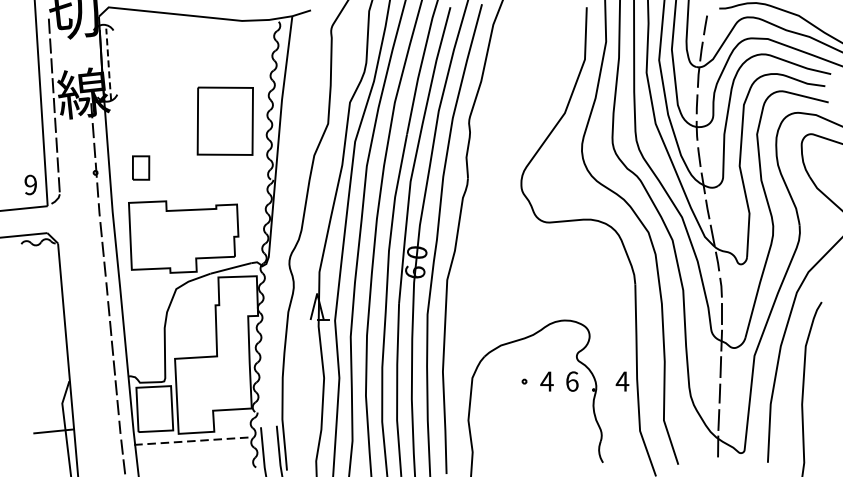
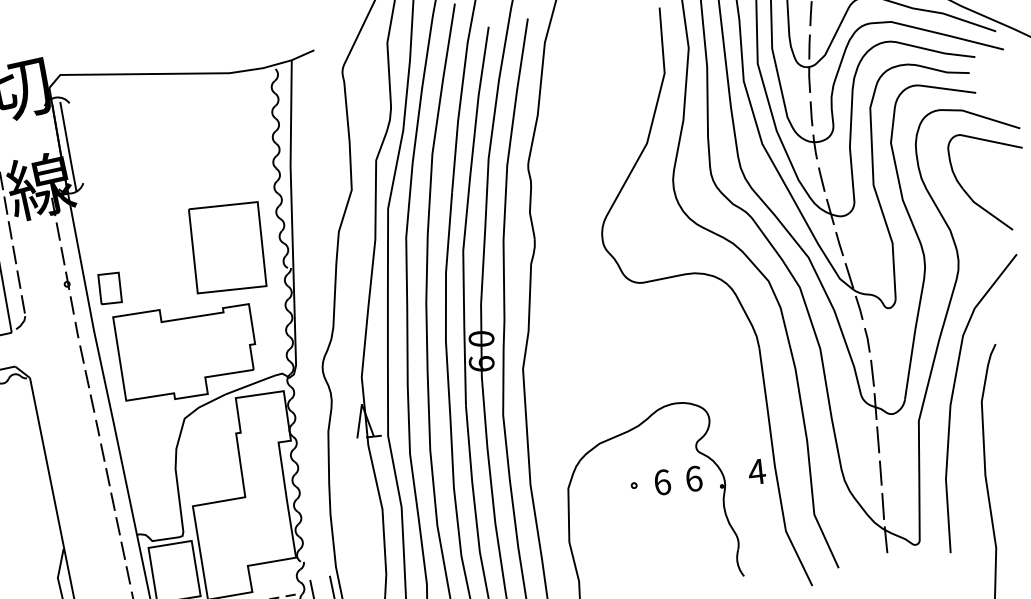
line: (108, 64) -> (68, 146), dashed -> solid
part: (224, 120) -> (226, 246), moved
part: (141, 167) -> (110, 287), moved
text: (546, 381) -> (661, 482), 4 -> 6

